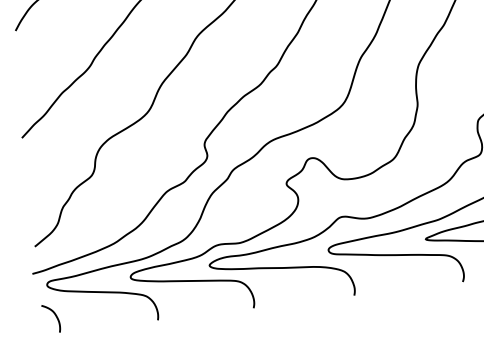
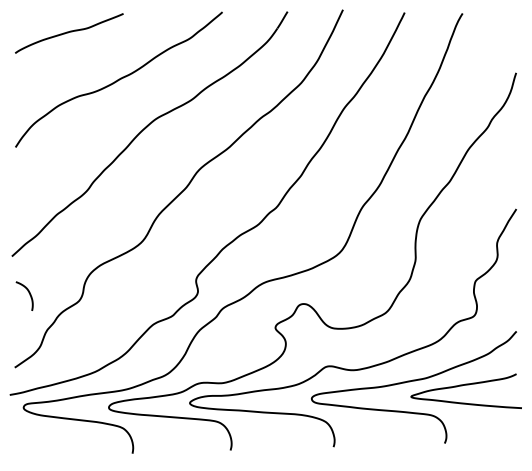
curve: (54, 315) -> (28, 293), moved

